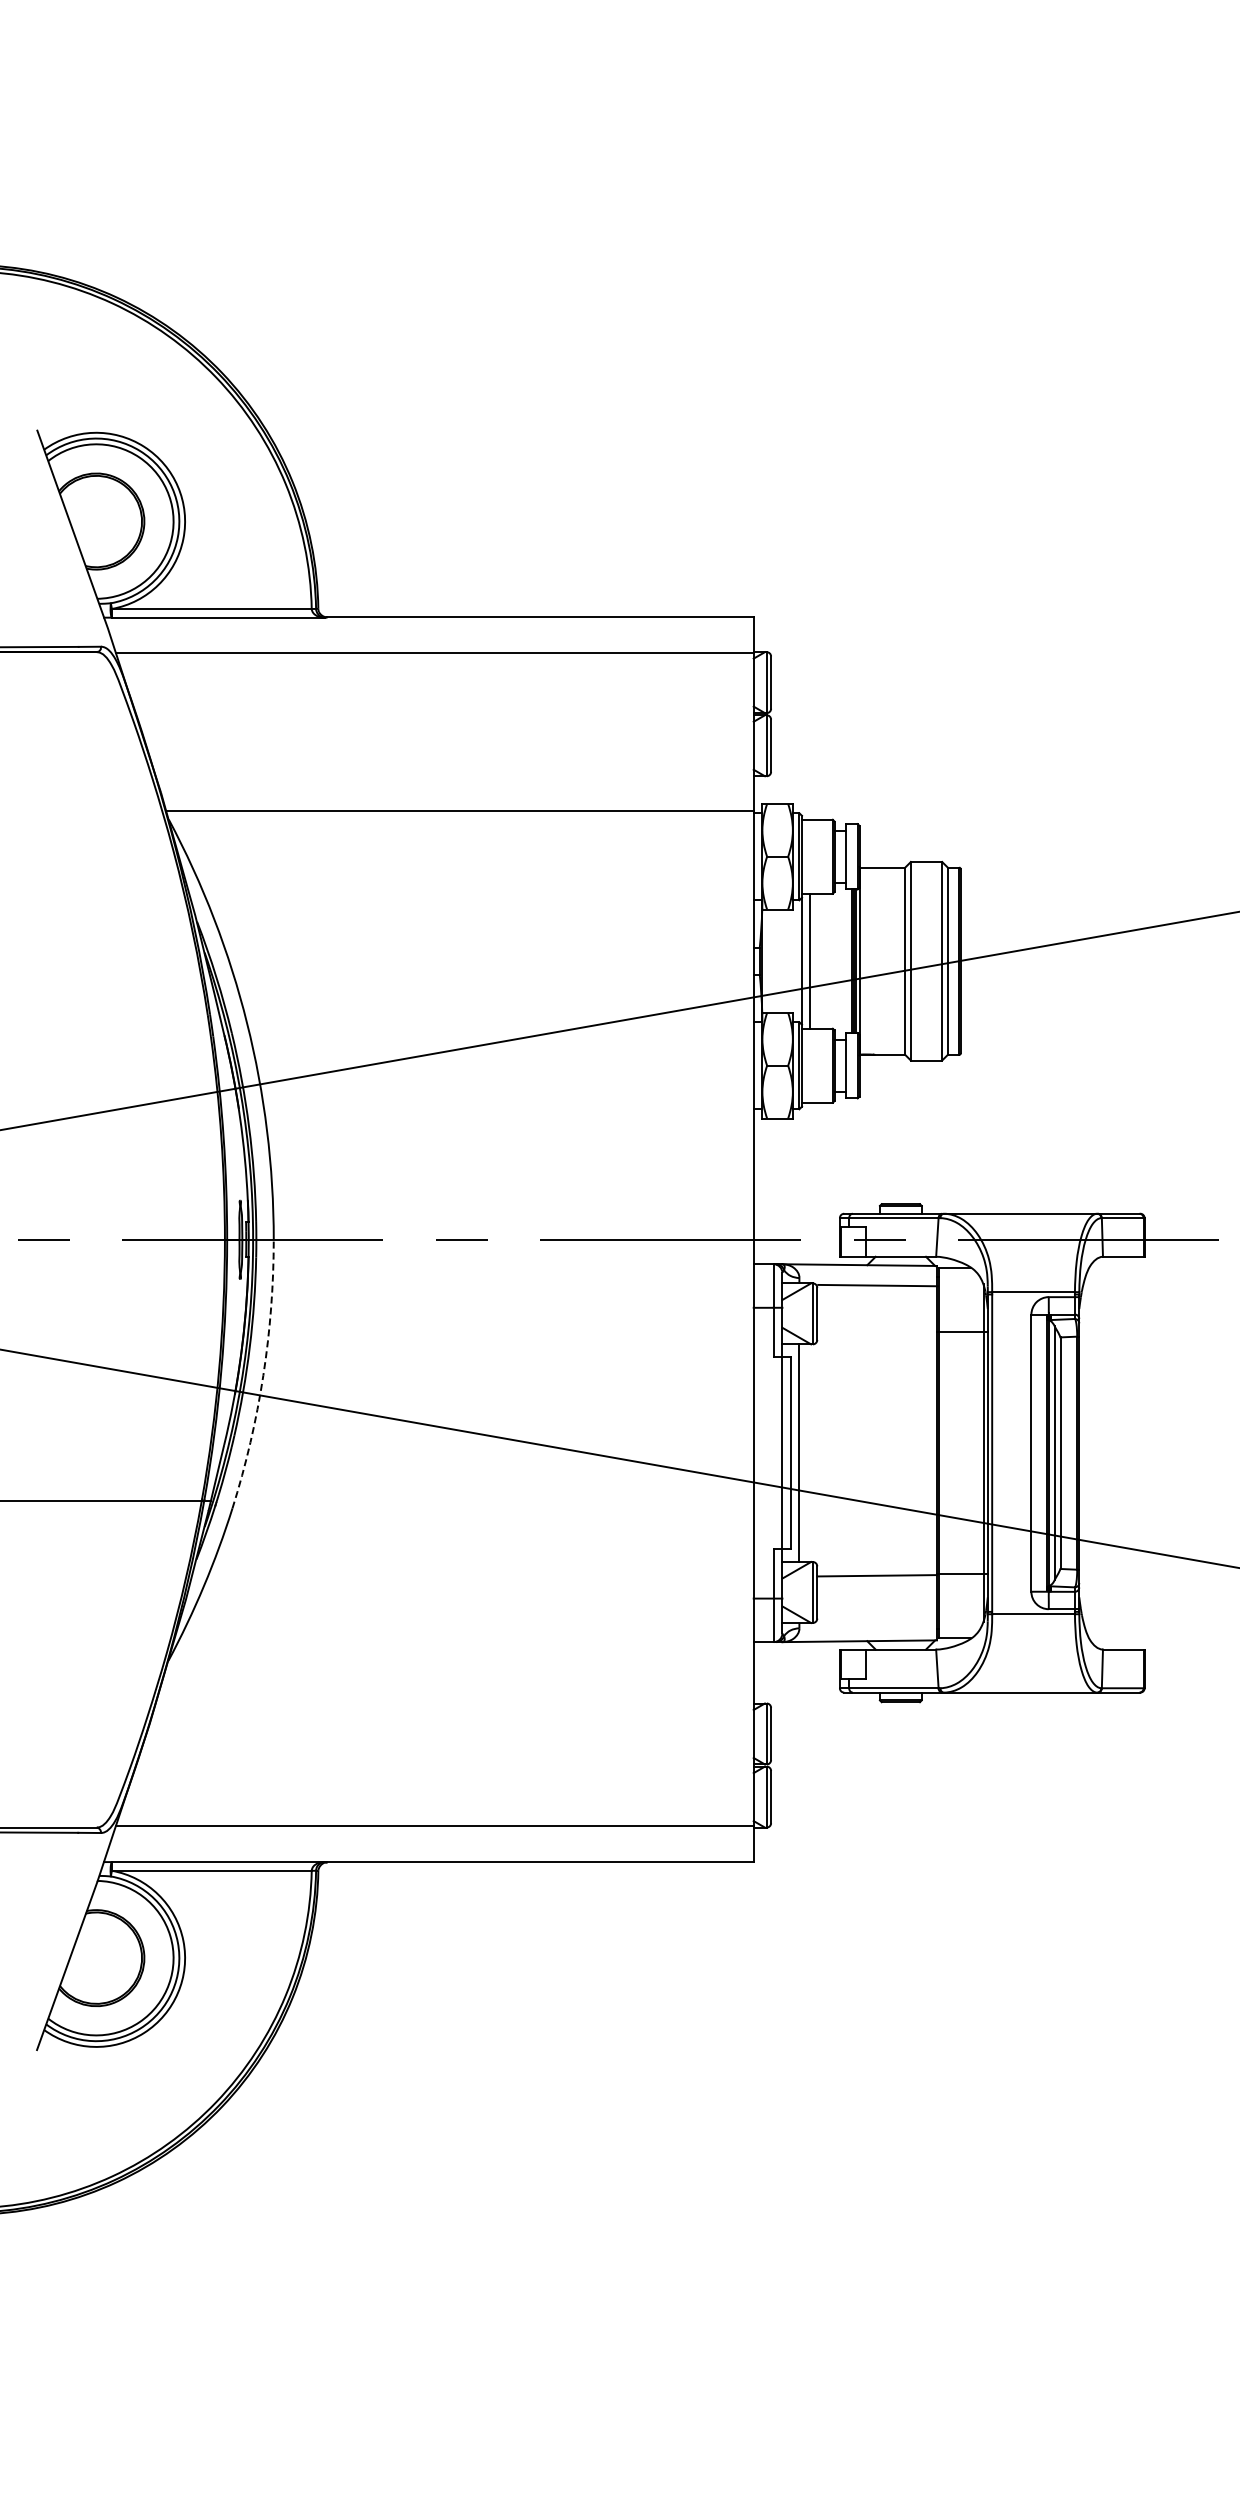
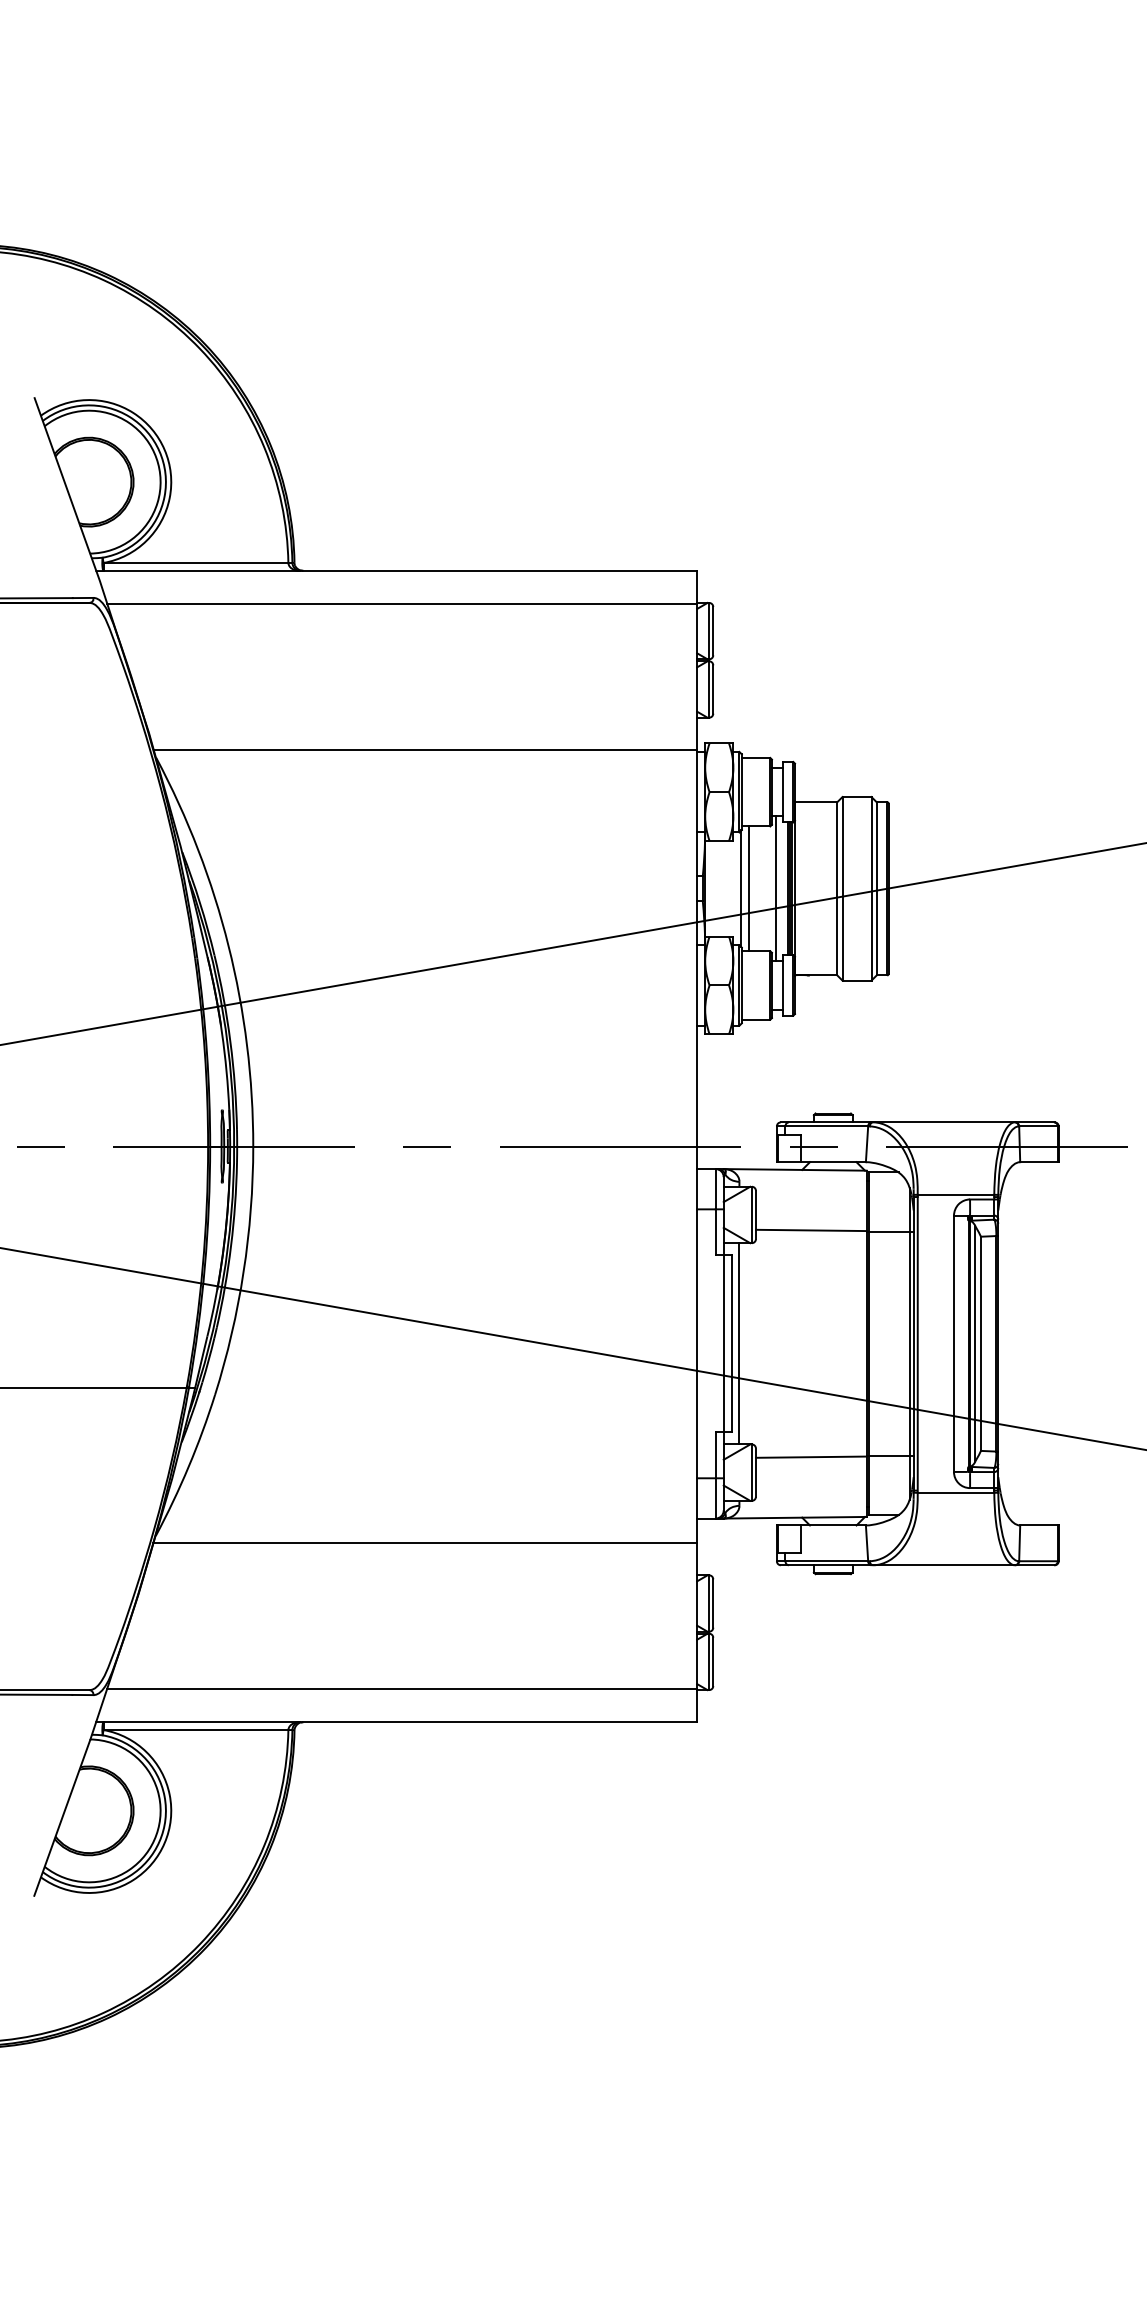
line: (839, 960) -> (776, 888), added
line: (877, 1285) -> (810, 1230), moved
arc: (263, 1375) -> (243, 1271), dashed -> solid
line: (459, 1668) -> (425, 1542), added

